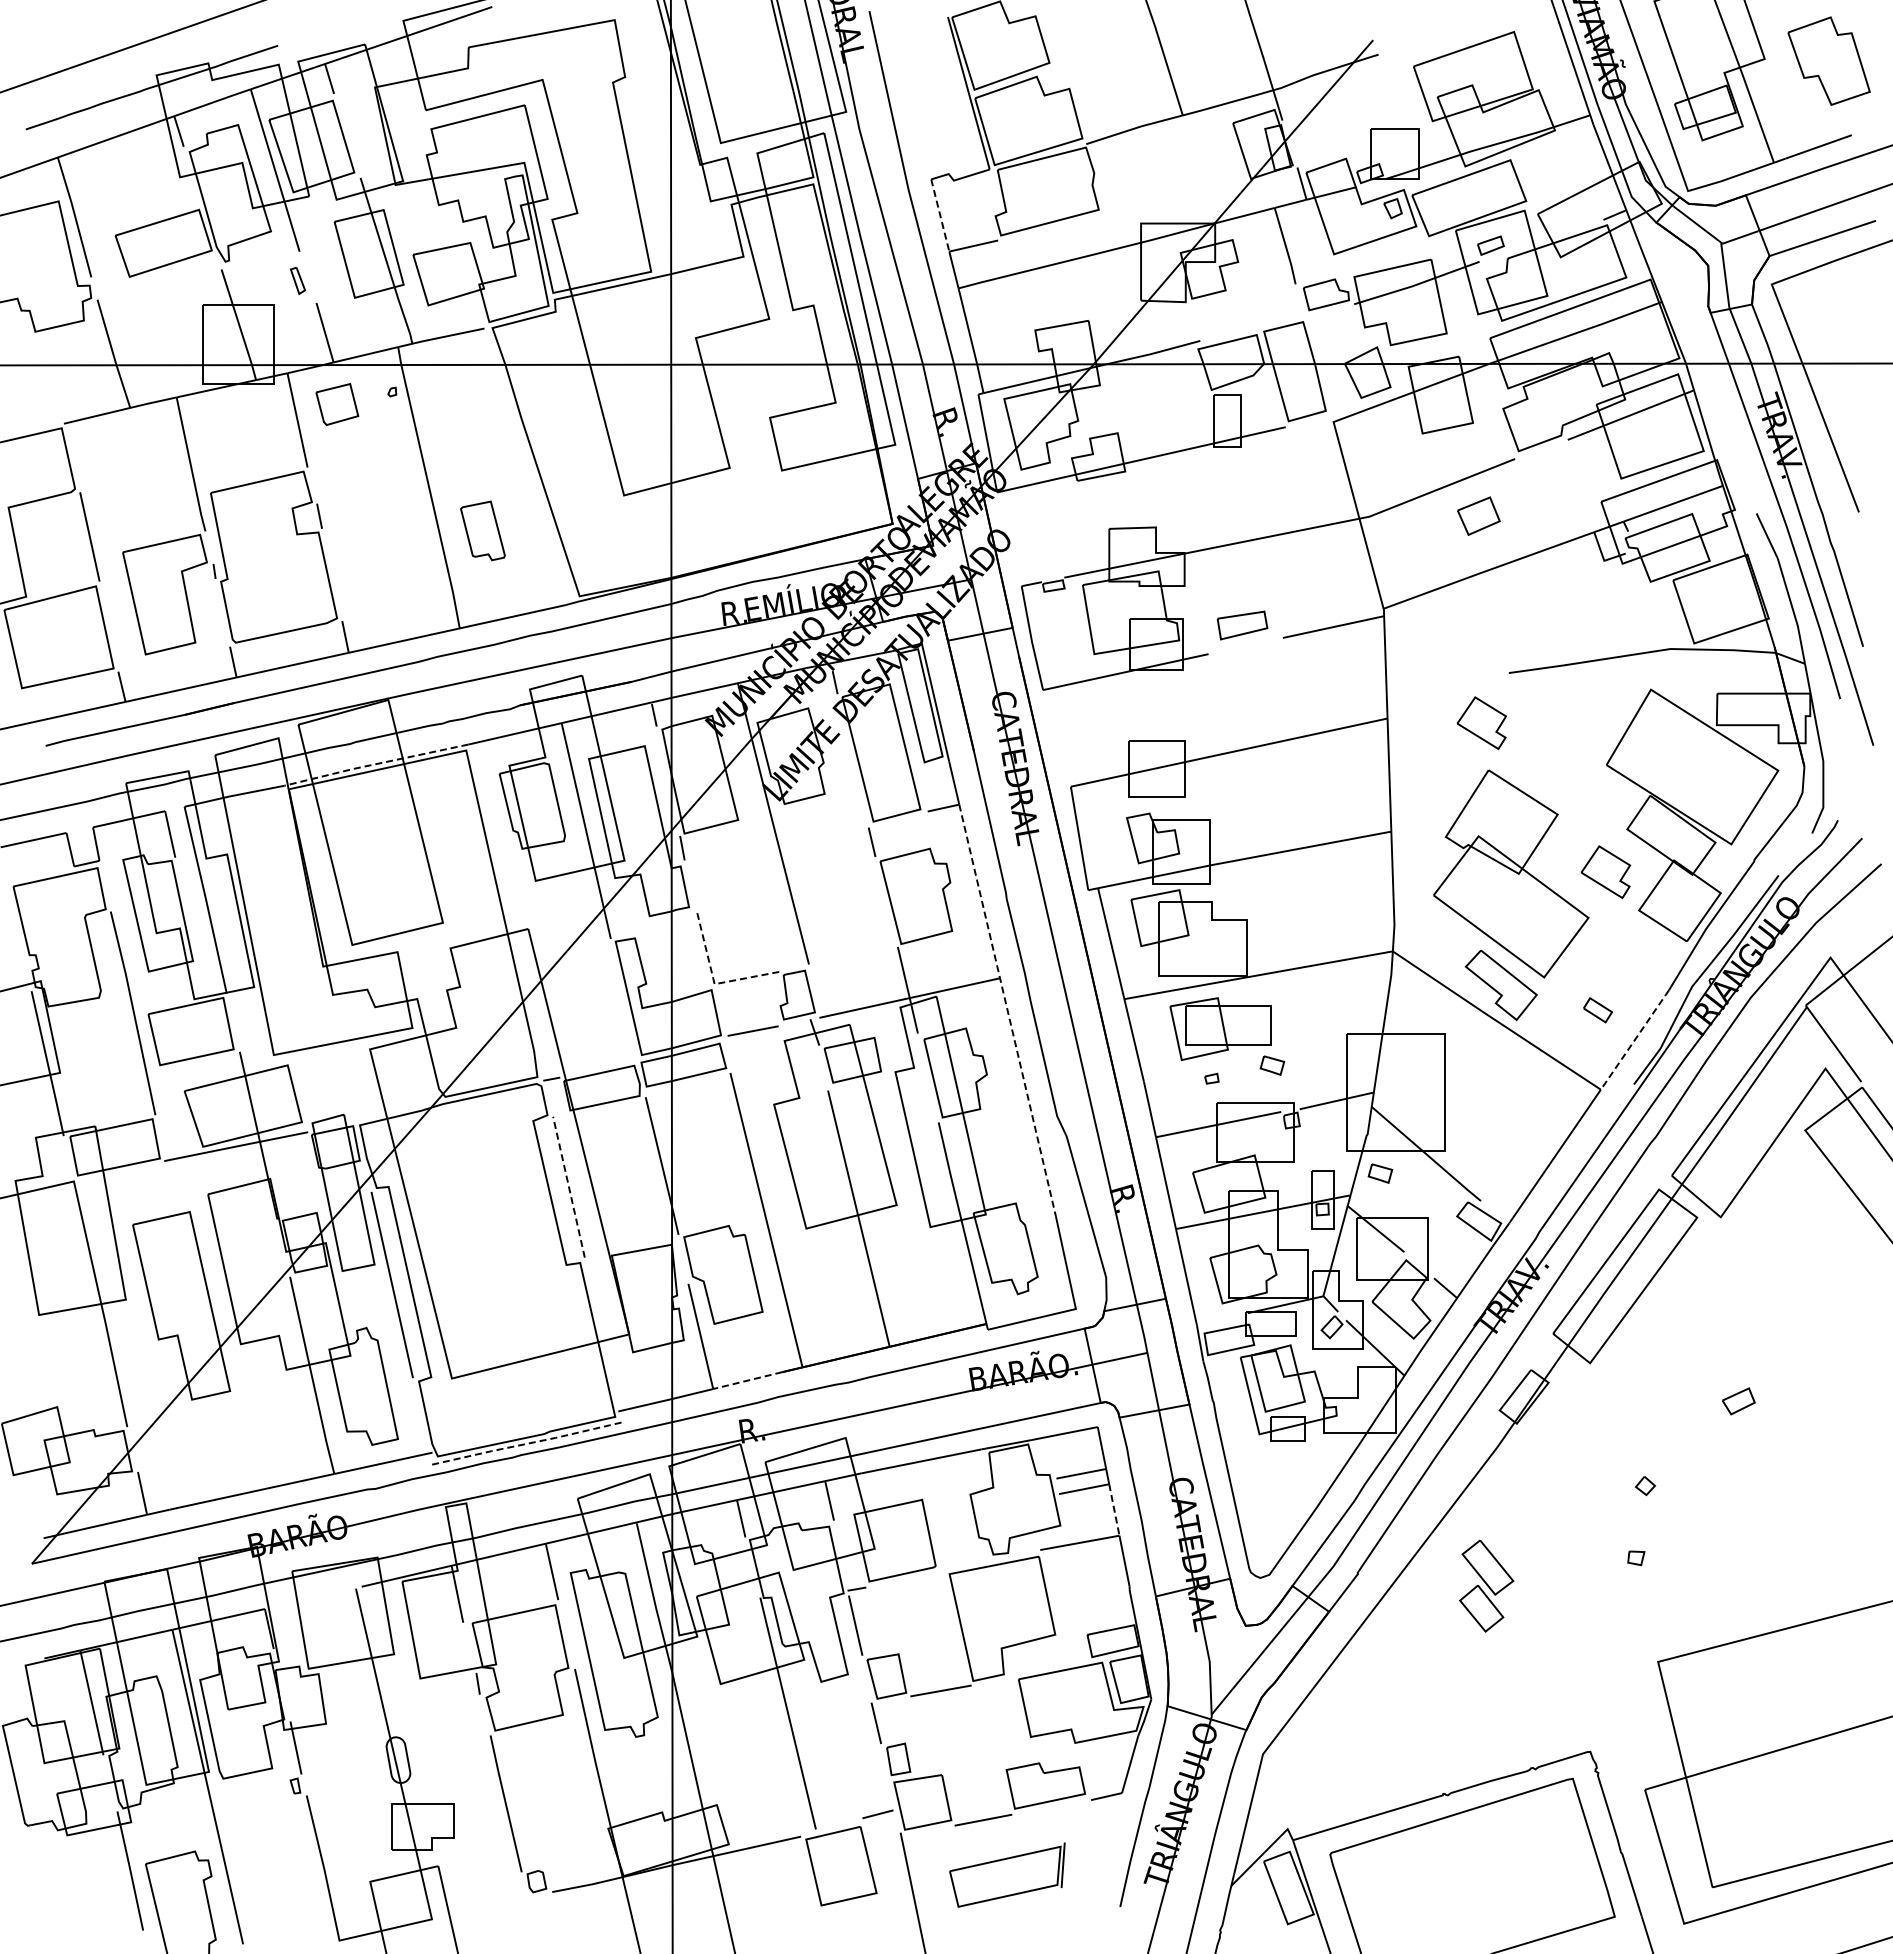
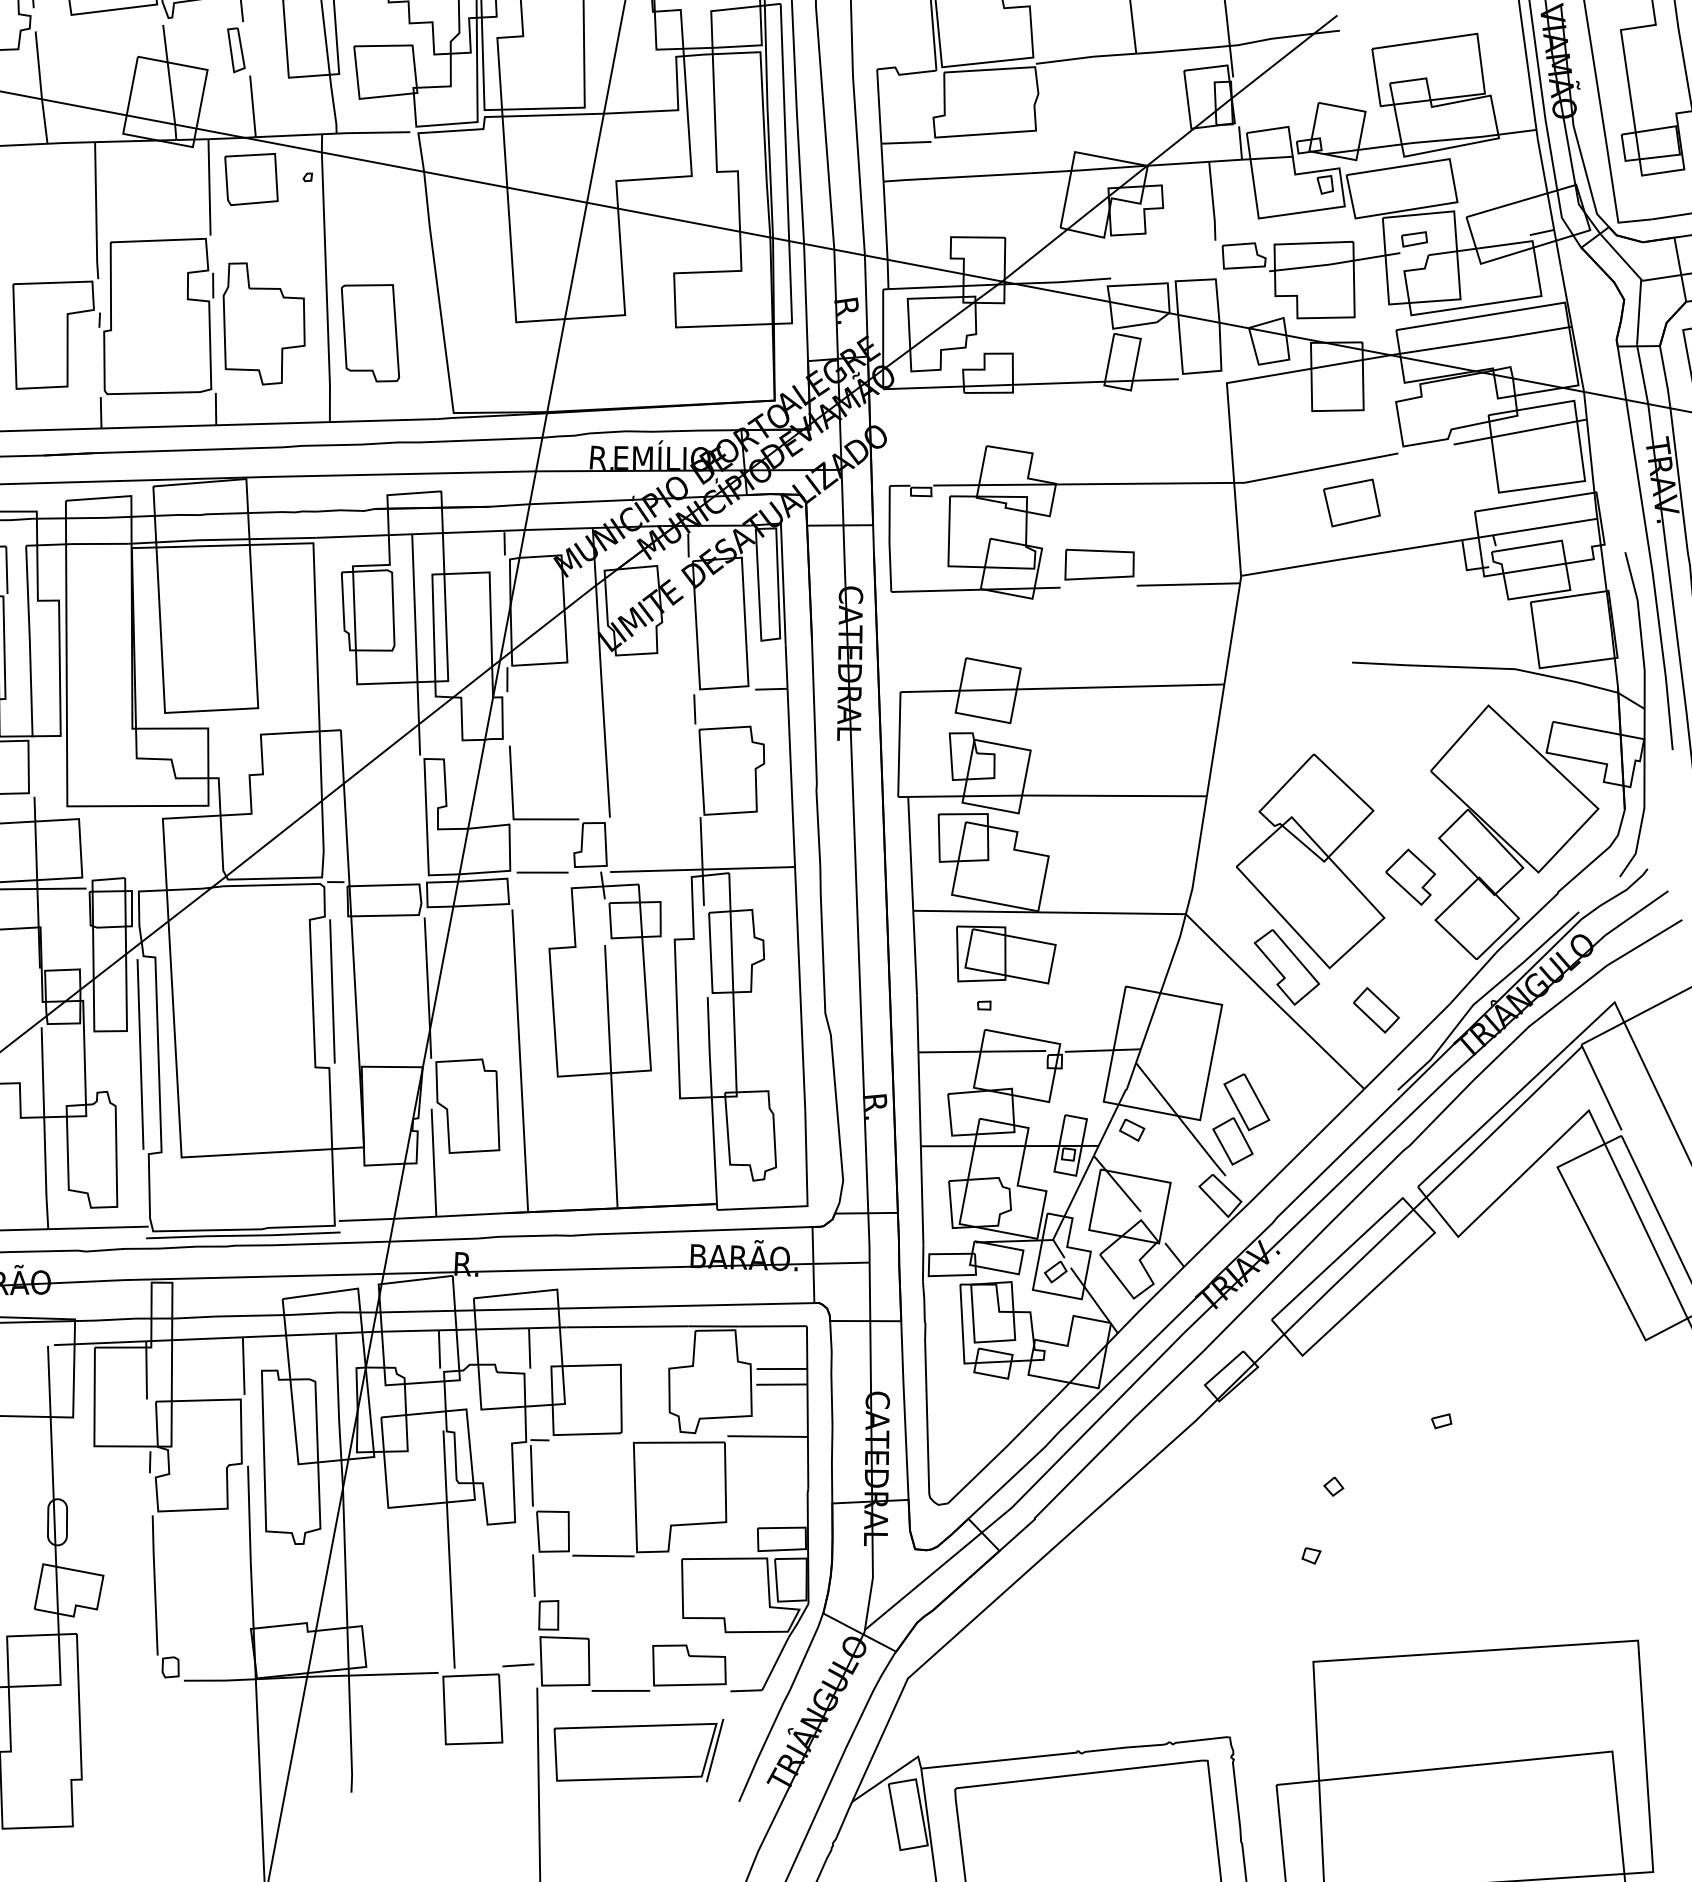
line: (940, 215) -> (879, 106), dashed -> solid
part: (297, 280) -> (235, 49), size x1.67
part: (337, 404) -> (251, 179), size x1.43
part: (1478, 515) -> (1351, 502), size x1.43
part: (482, 530) -> (370, 330), size x1.67
part: (375, 546) -> (262, 325), added
part: (1242, 625) -> (1099, 565), size x1.43
part: (1482, 723) -> (1316, 707), removed
line: (374, 764) -> (220, 539), dashed -> solid
line: (713, 980) -> (513, 815), dashed -> solid
line: (1007, 1010) -> (796, 900), dashed -> solid
part: (1597, 1010) -> (1375, 1010), size x1.67
line: (1634, 1040) -> (1406, 1047), dashed -> solid
part: (1272, 1065) -> (1046, 1003), removed
line: (568, 1186) -> (332, 990), dashed -> solid
line: (747, 1380) -> (471, 1214), dashed -> solid
part: (1739, 1401) -> (1442, 1421), size x0.62
line: (527, 1443) -> (243, 1235), dashed -> solid
line: (1114, 1510) -> (807, 1411), dashed -> solid
part: (1486, 1585) -> (1242, 1119), moved
part: (1007, 1874) -> (634, 1748), size x1.43

